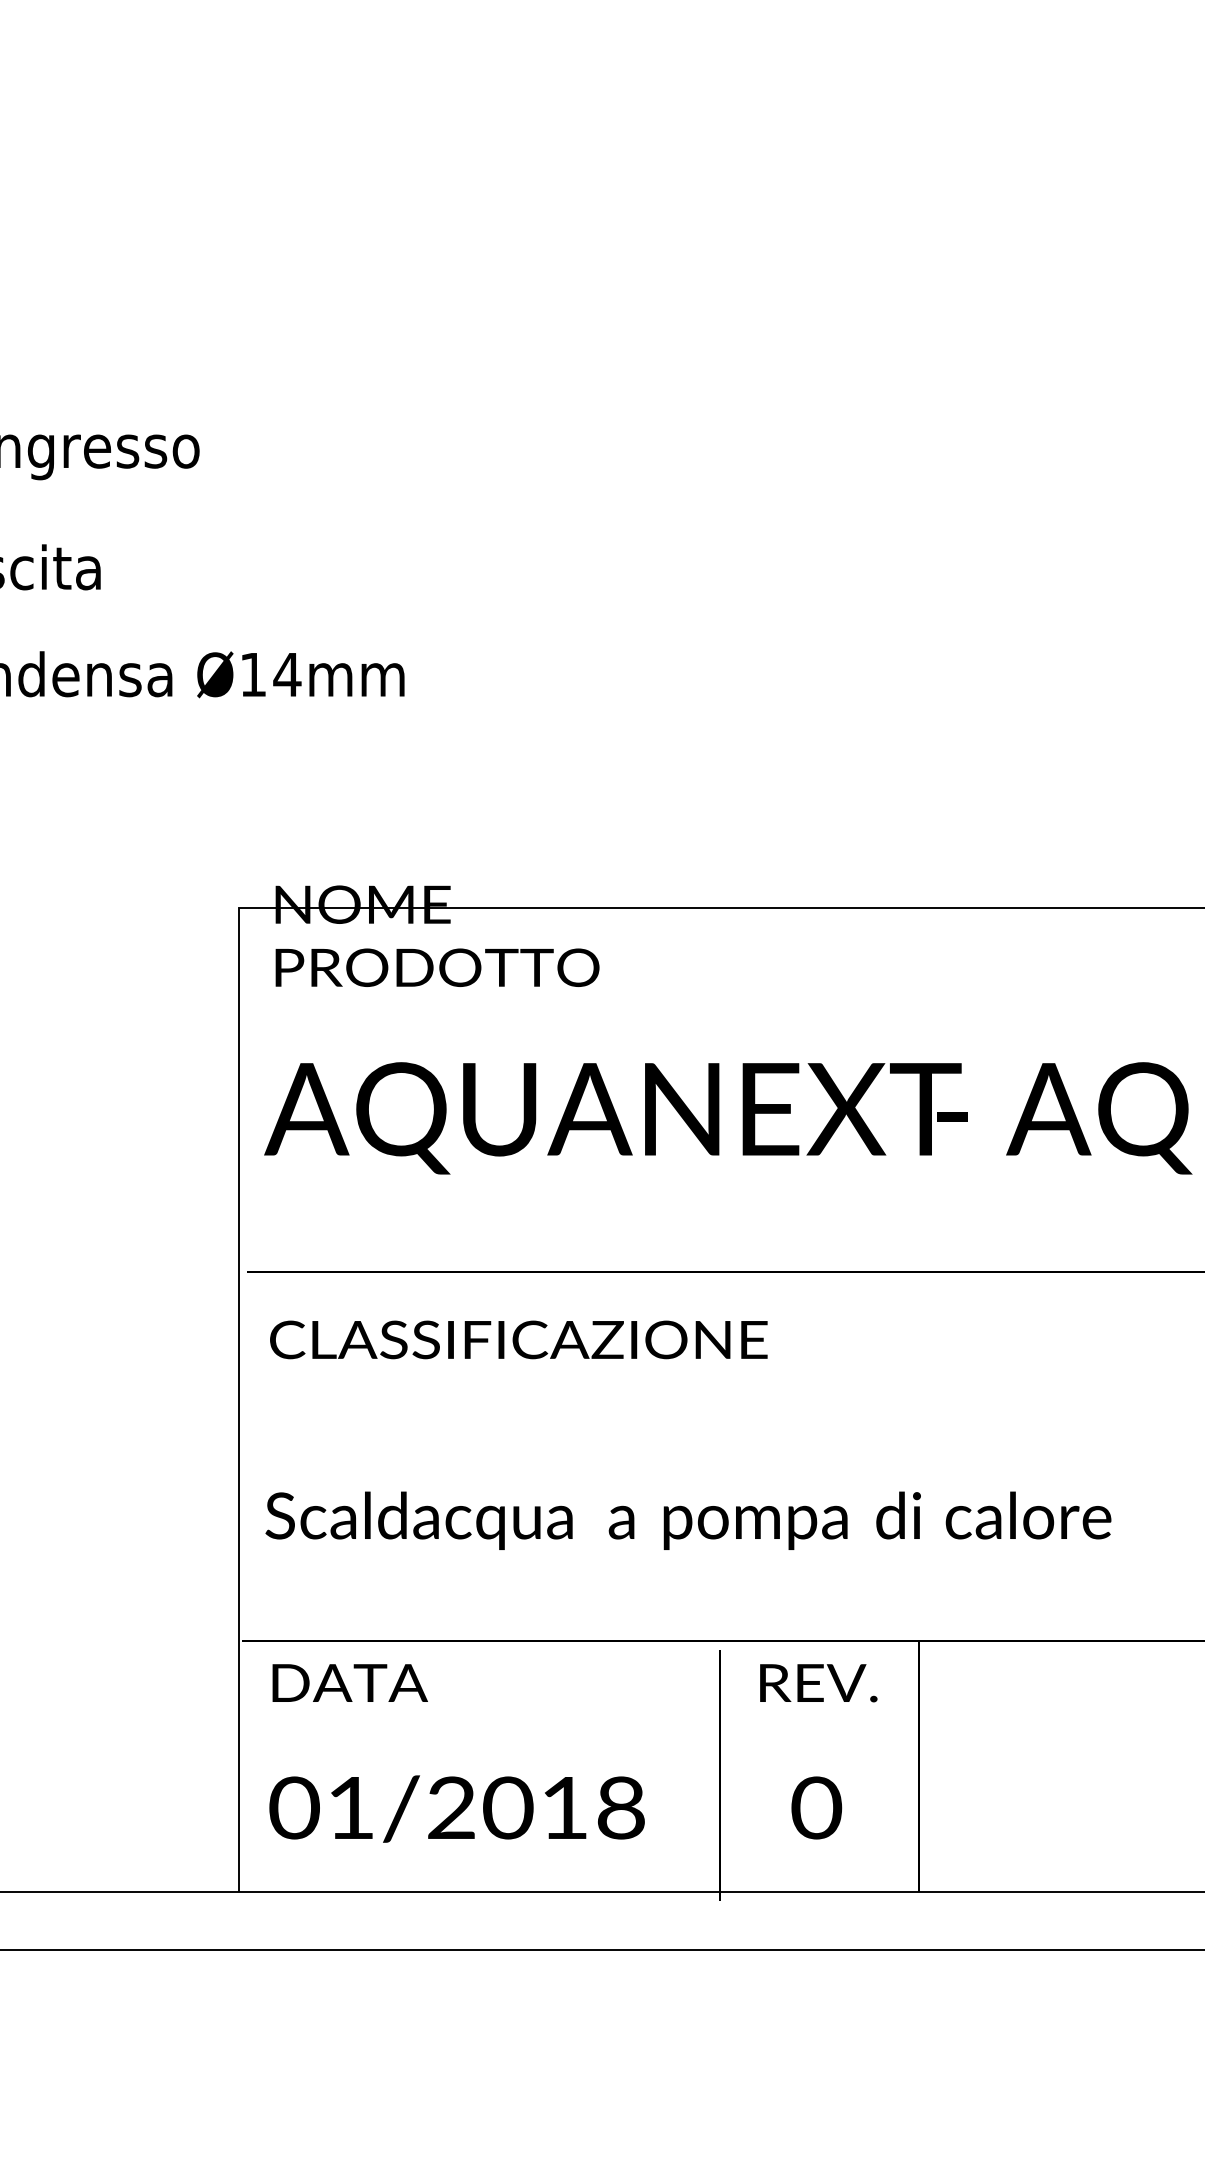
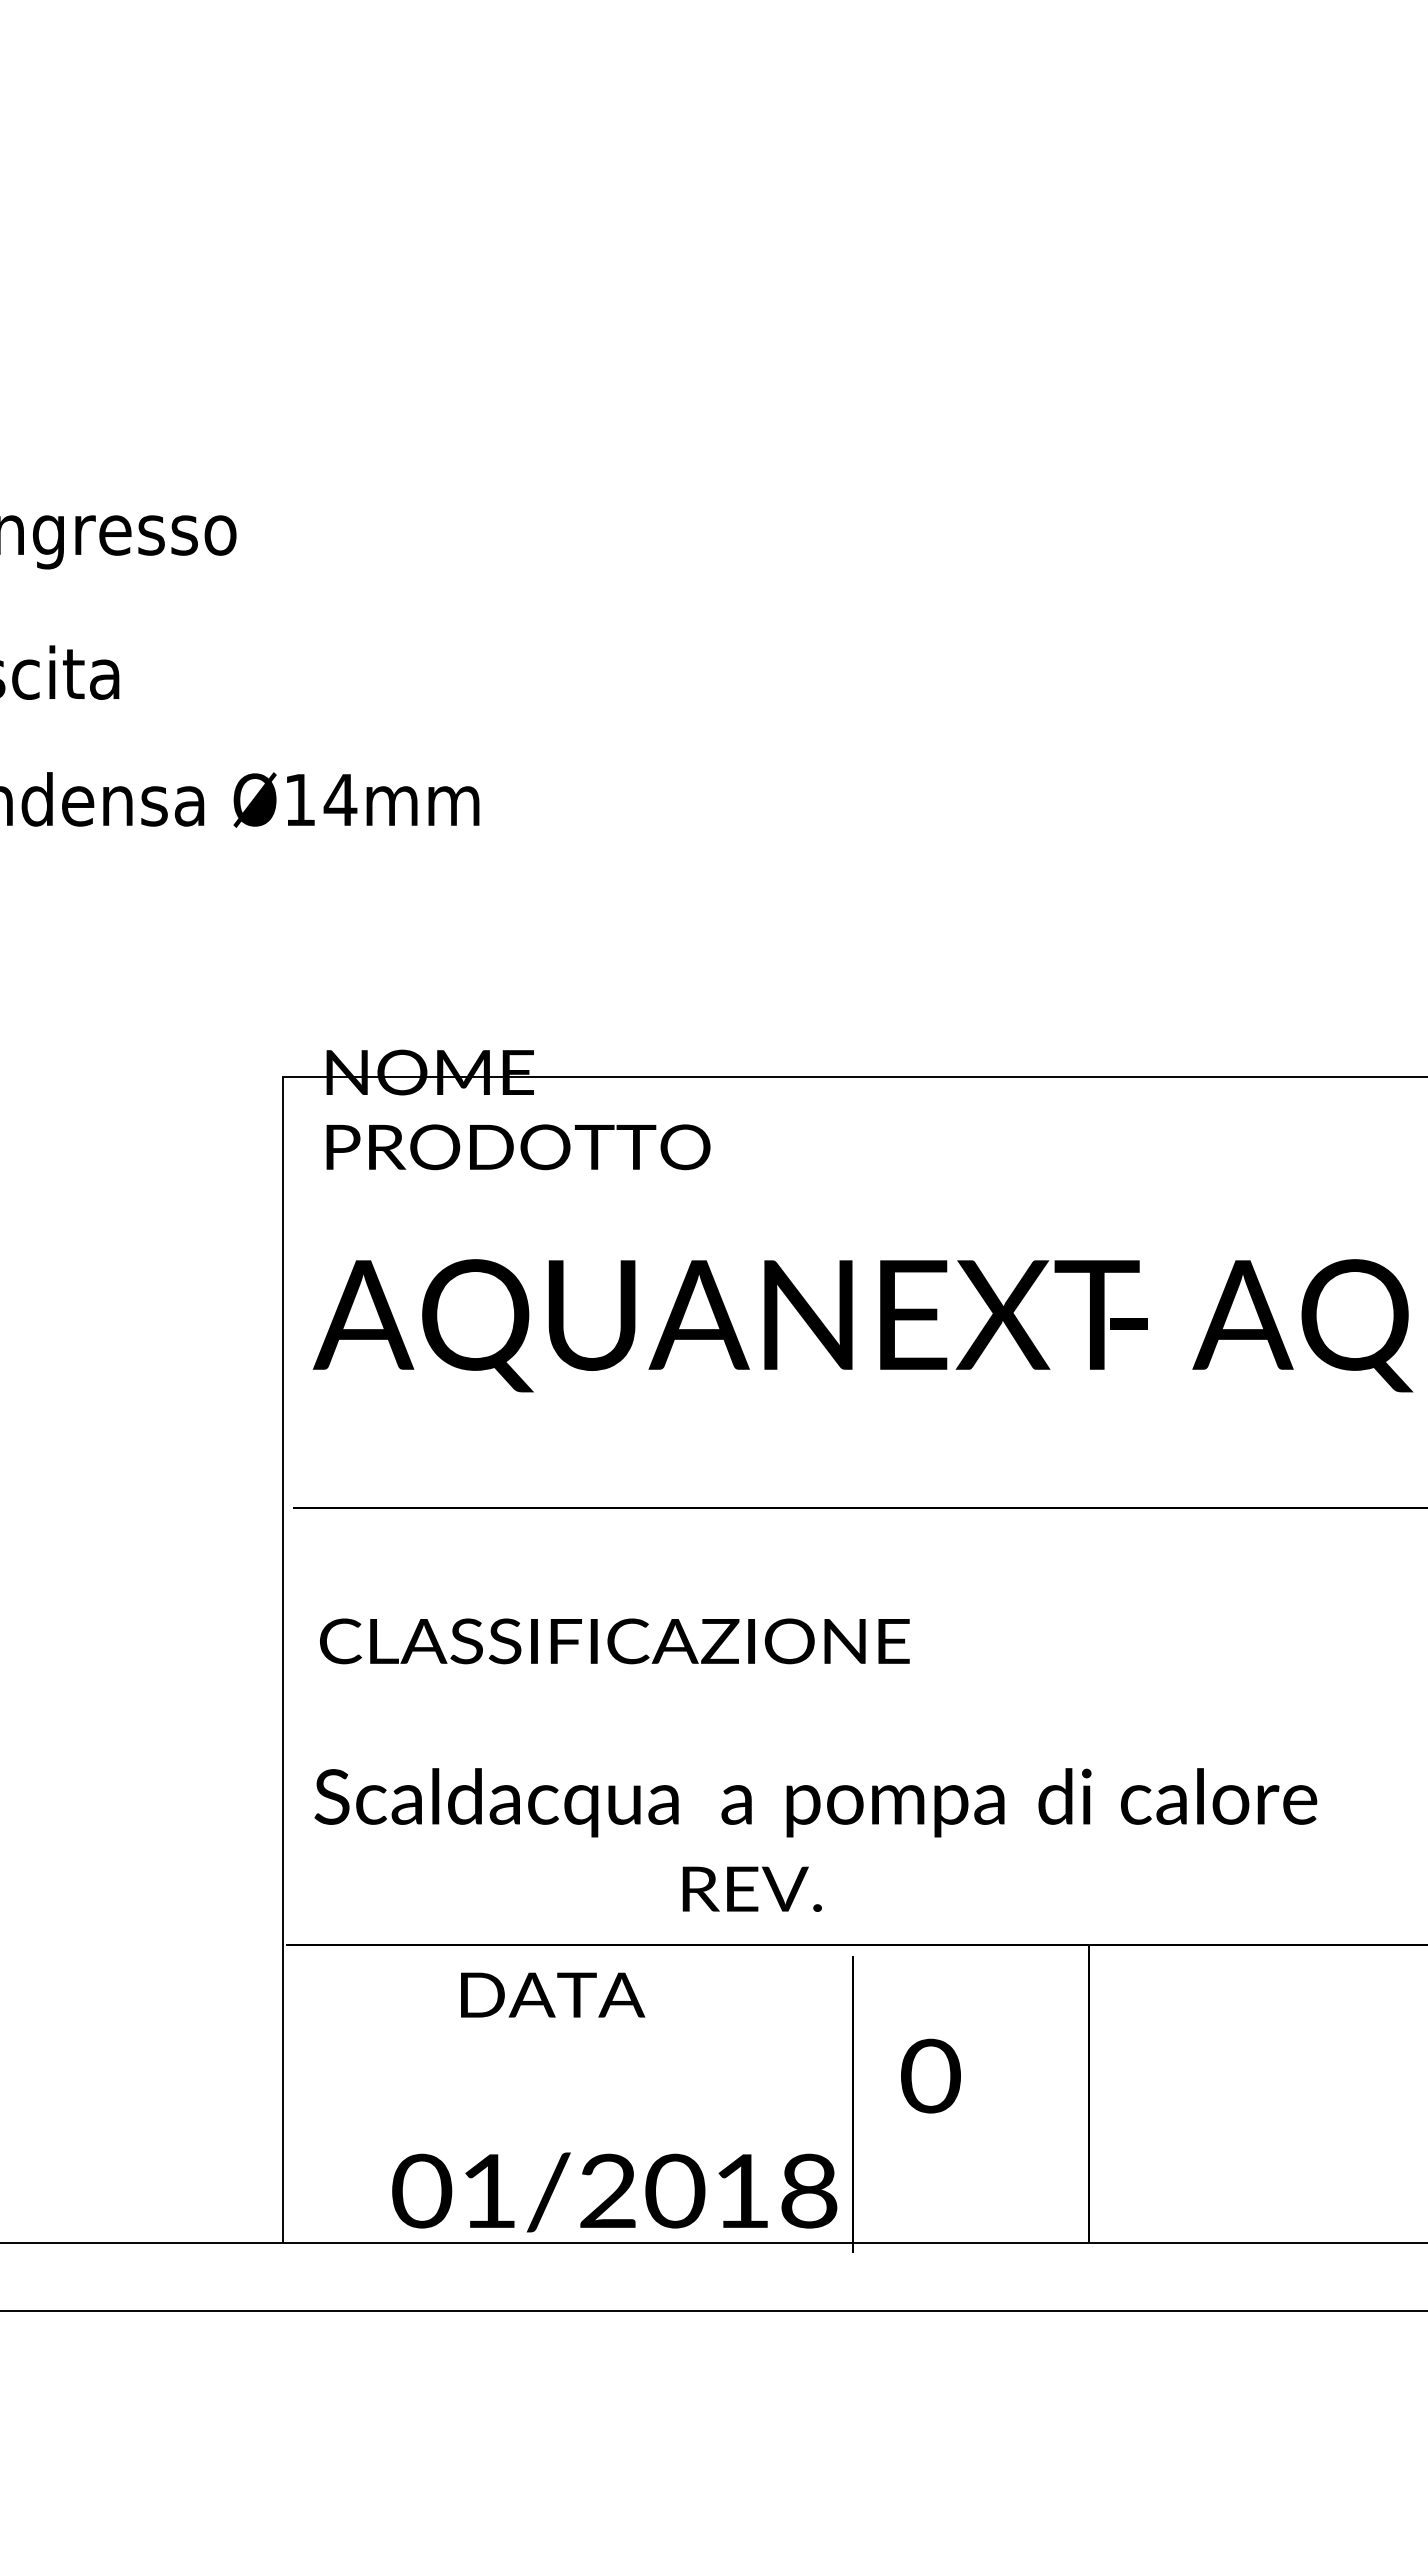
text: (518, 1340) -> (614, 1641), moved
text: (350, 1682) -> (553, 1994), moved
text: (818, 1682) -> (751, 1888), moved
text: (816, 1807) -> (930, 2075), moved
text: (456, 1809) -> (614, 2192), moved

